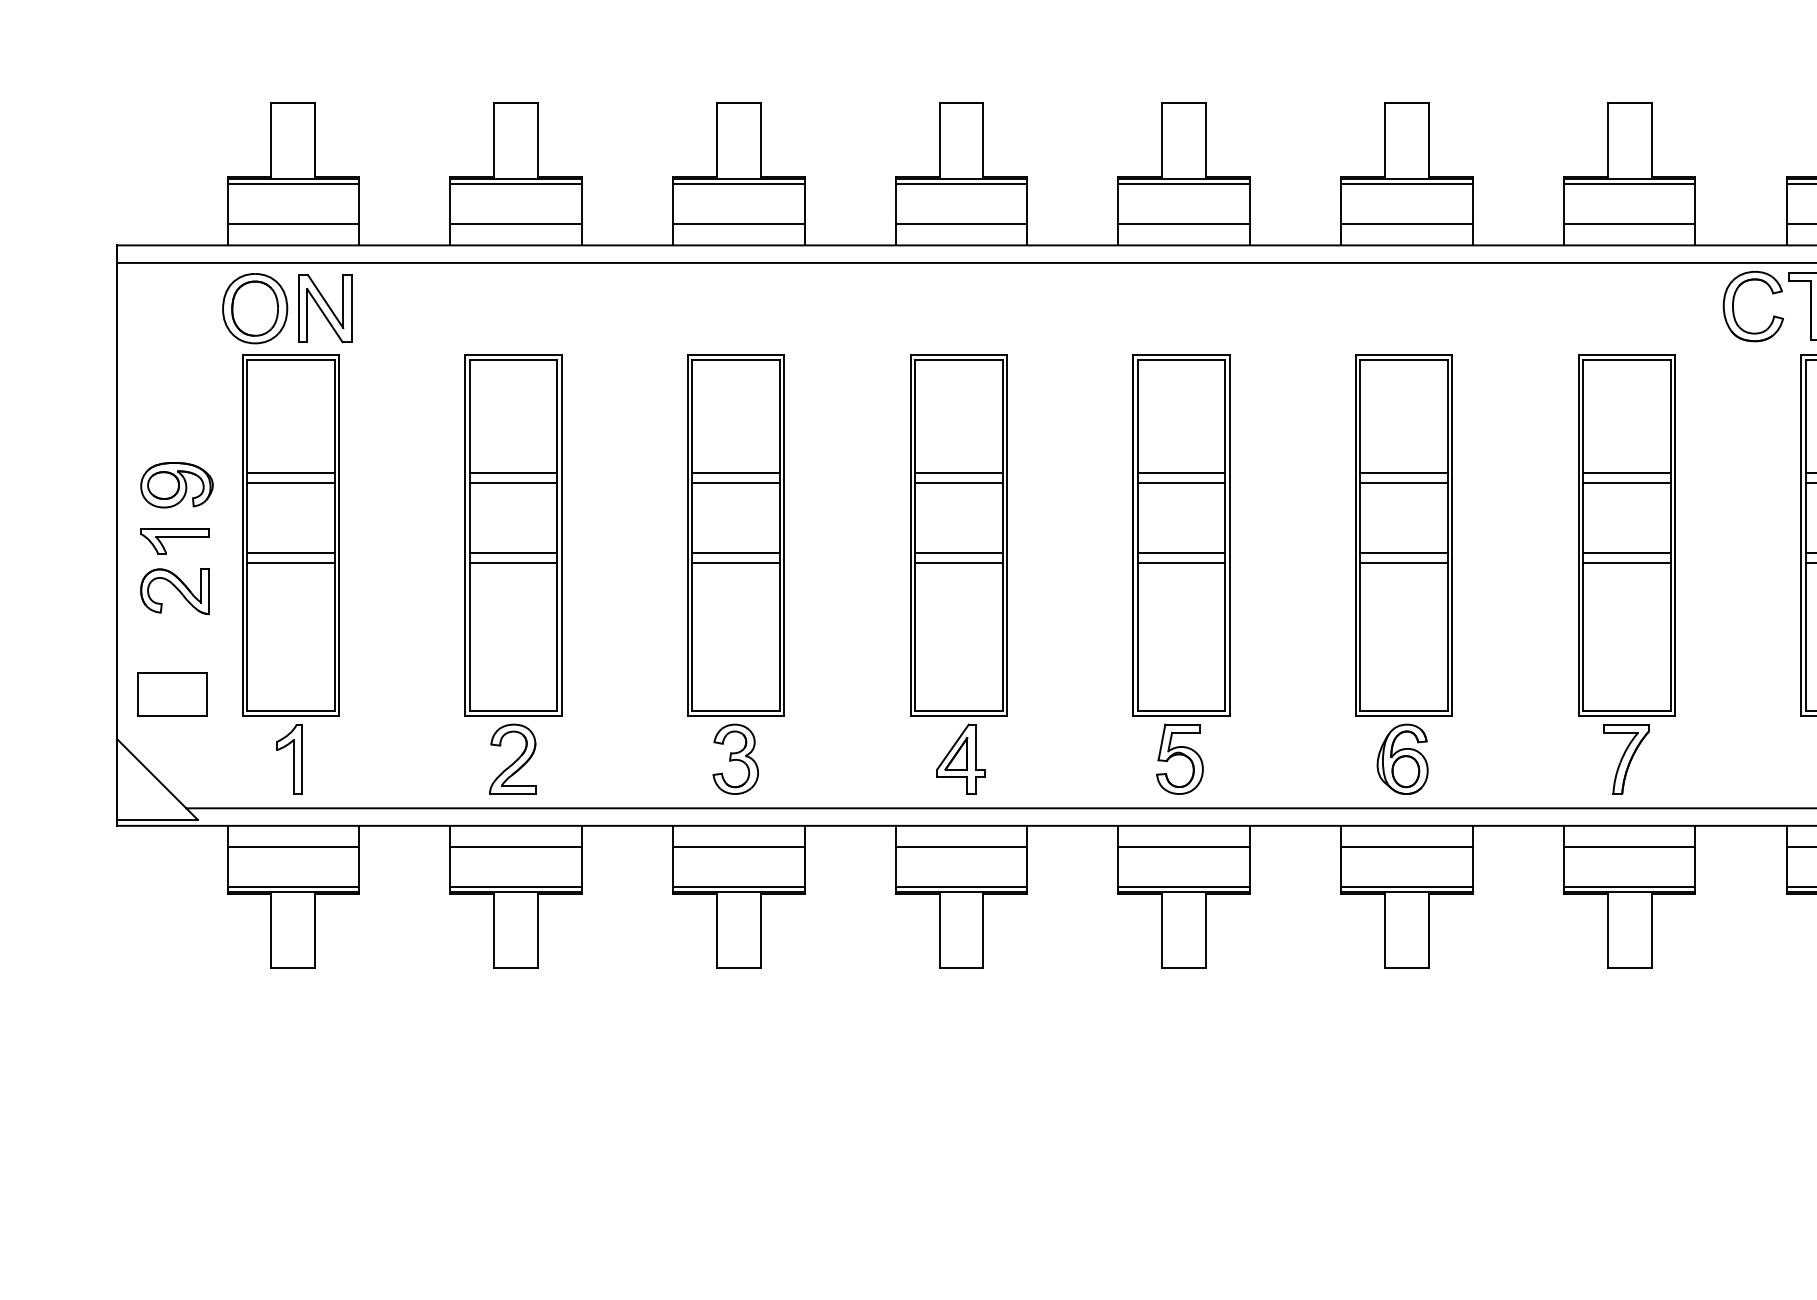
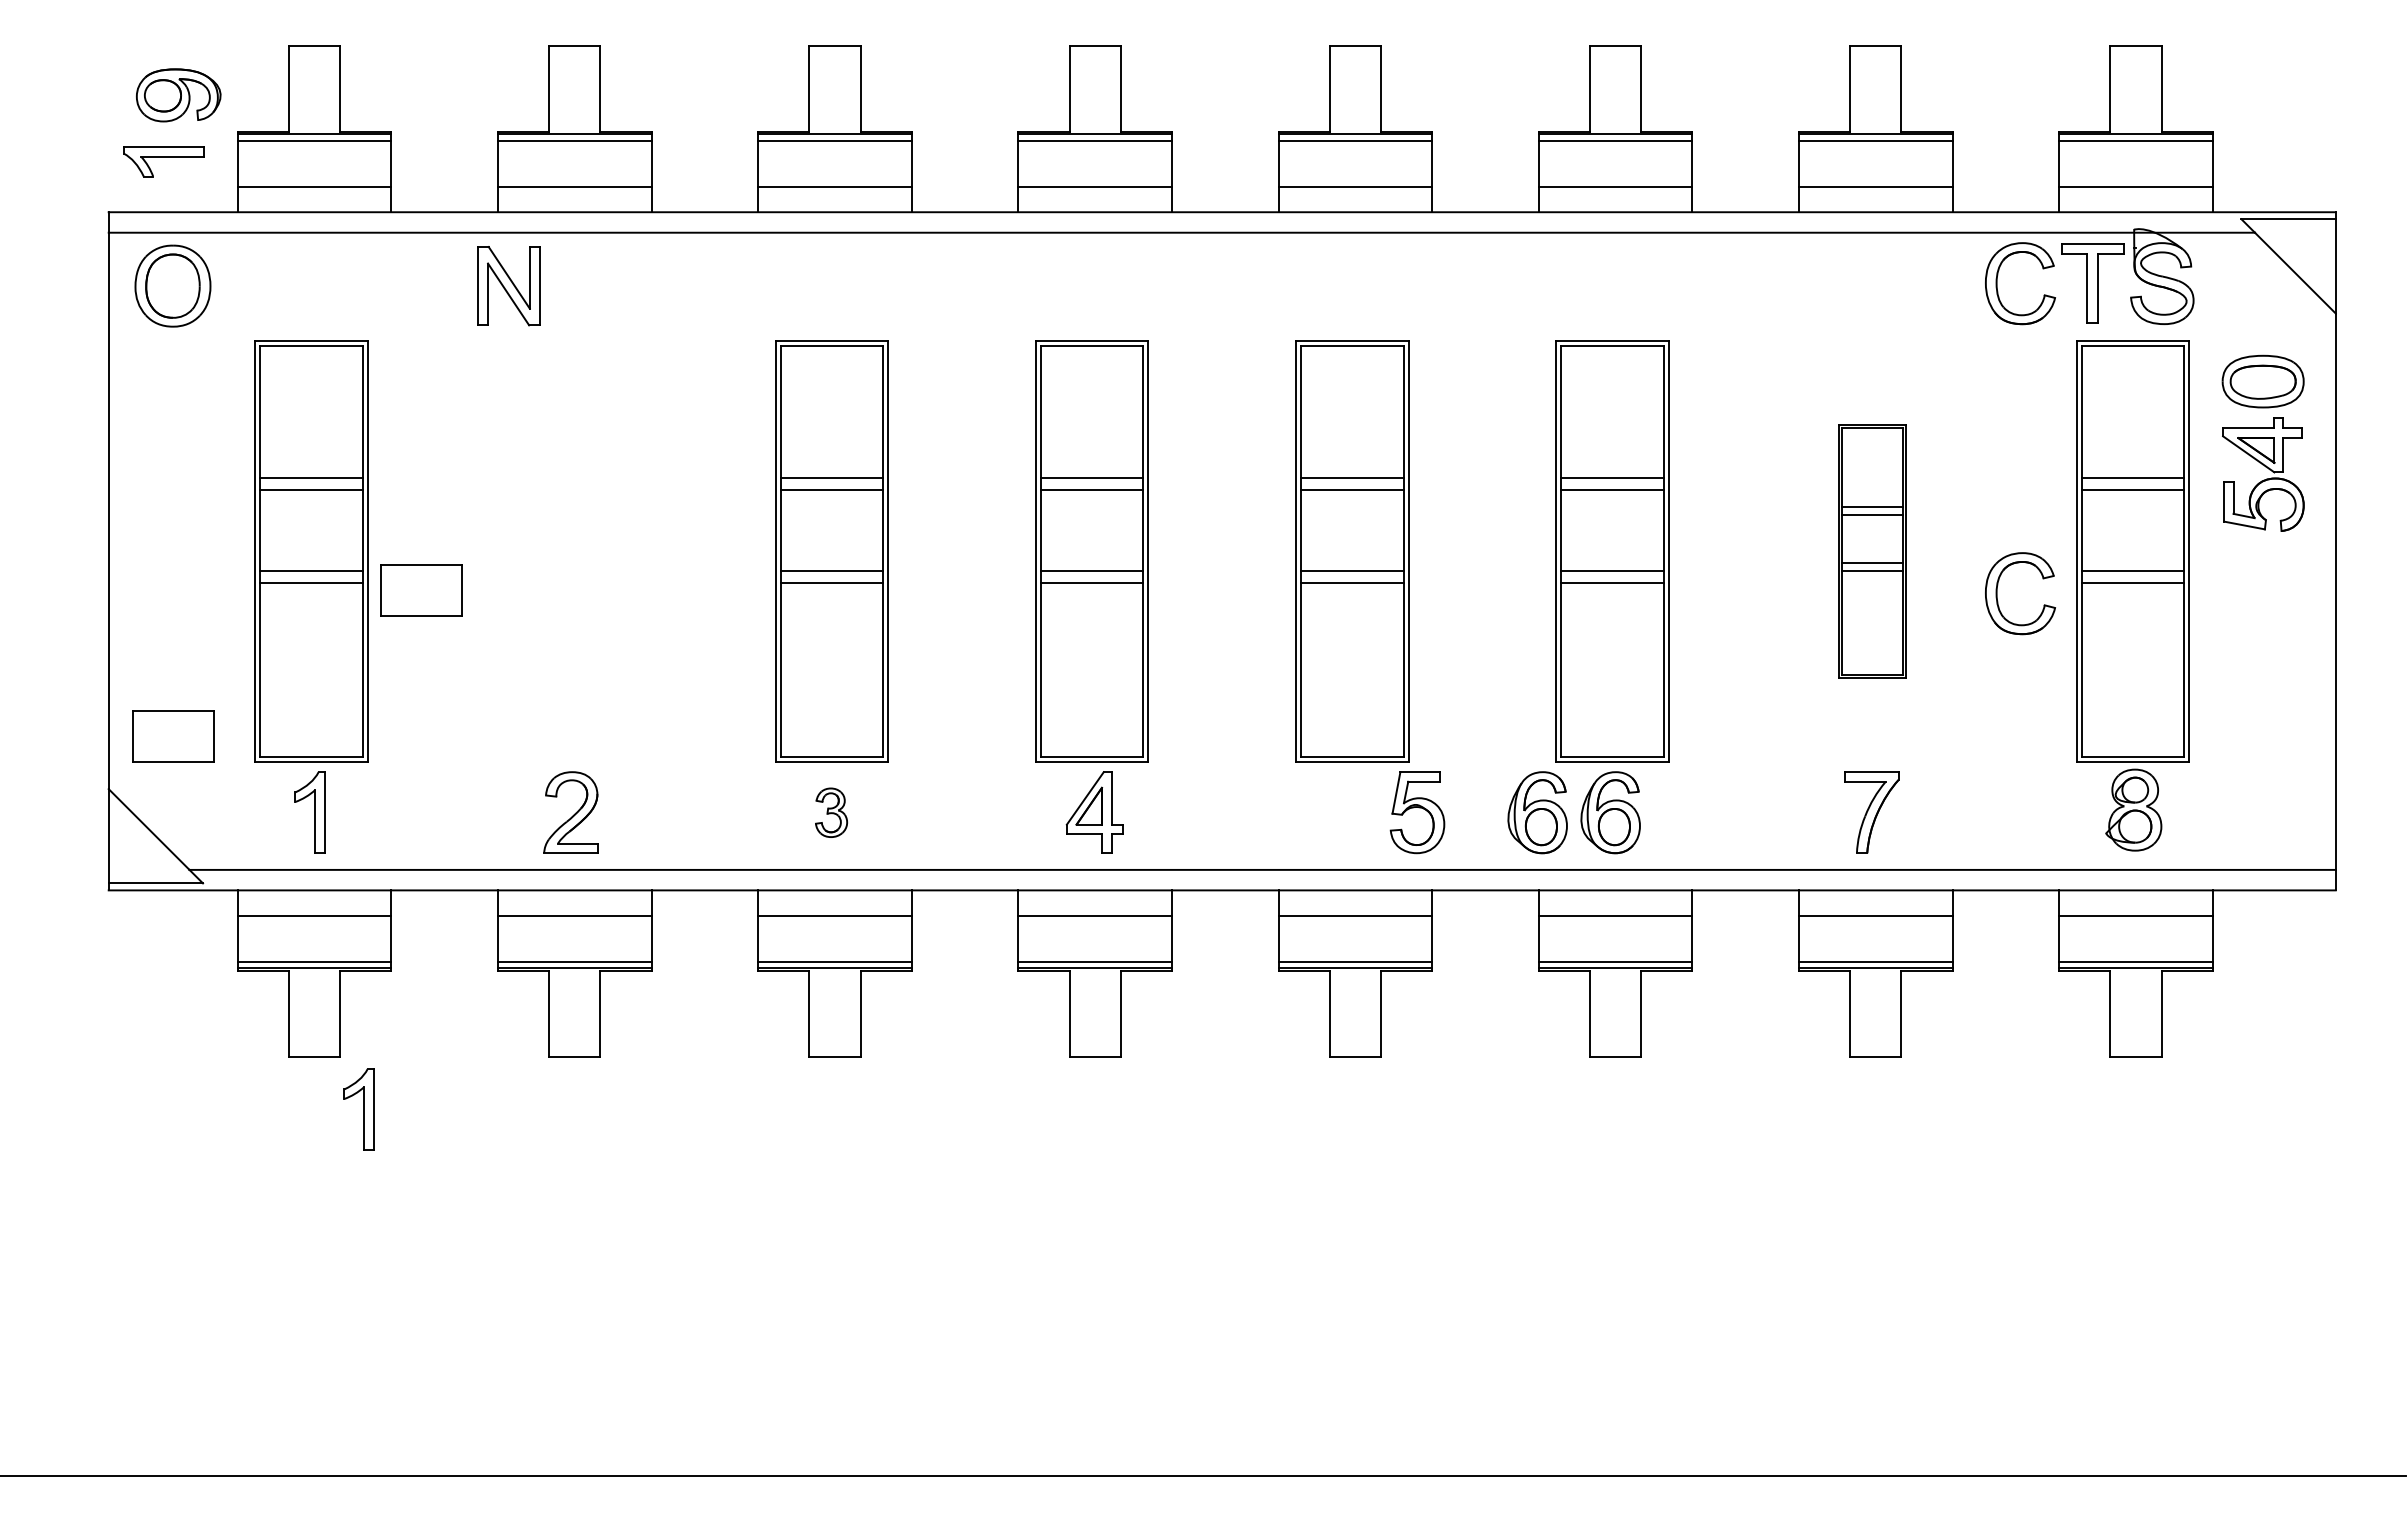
part: (254, 308) -> (172, 285), moved
part: (324, 308) -> (508, 286), moved
part: (176, 485) -> (178, 95), moved
part: (513, 535) -> (571, 551), removed
part: (1626, 535) -> (1872, 551), size x0.6
part: (175, 540) -> (163, 161), moved
part: (384, 569) -> (421, 590), added
part: (1733, 571) -> (1997, 593), added
part: (175, 591) -> (176, 616), removed
part: (735, 759) -> (831, 812), size x0.6
part: (1179, 759) -> (1417, 812), moved
part: (1340, 759) -> (1537, 812), added
part: (330, 1013) -> (358, 1109), added

